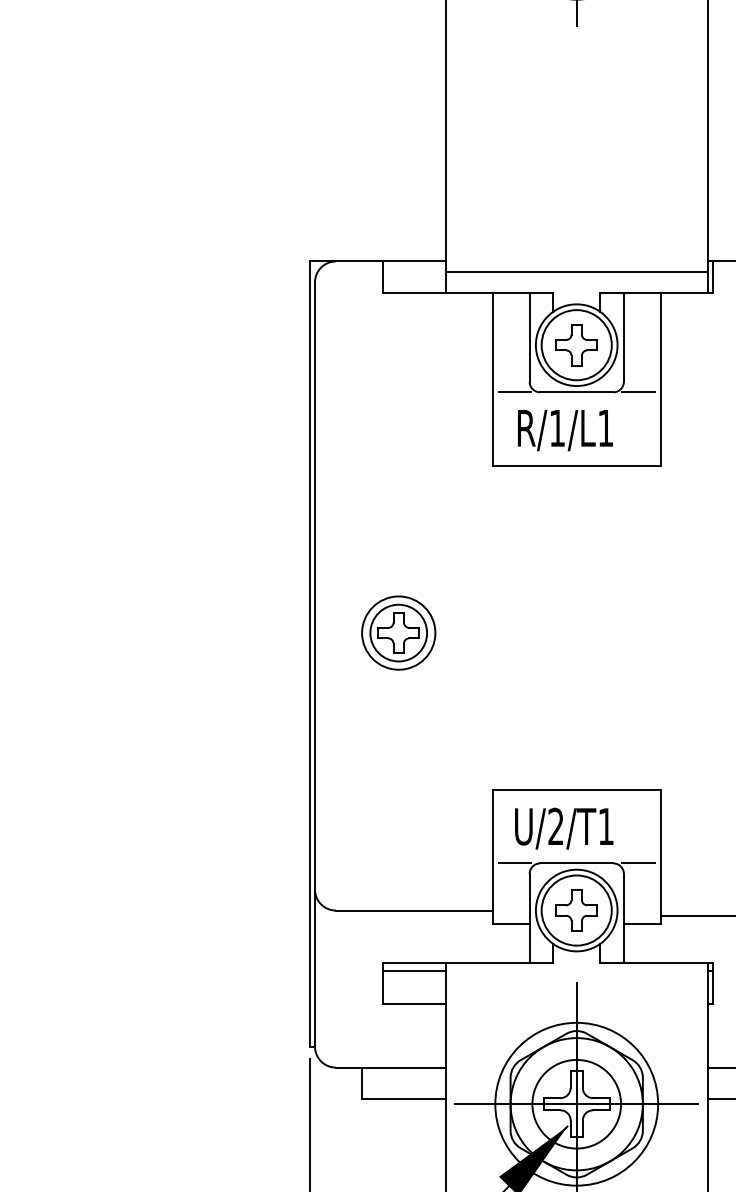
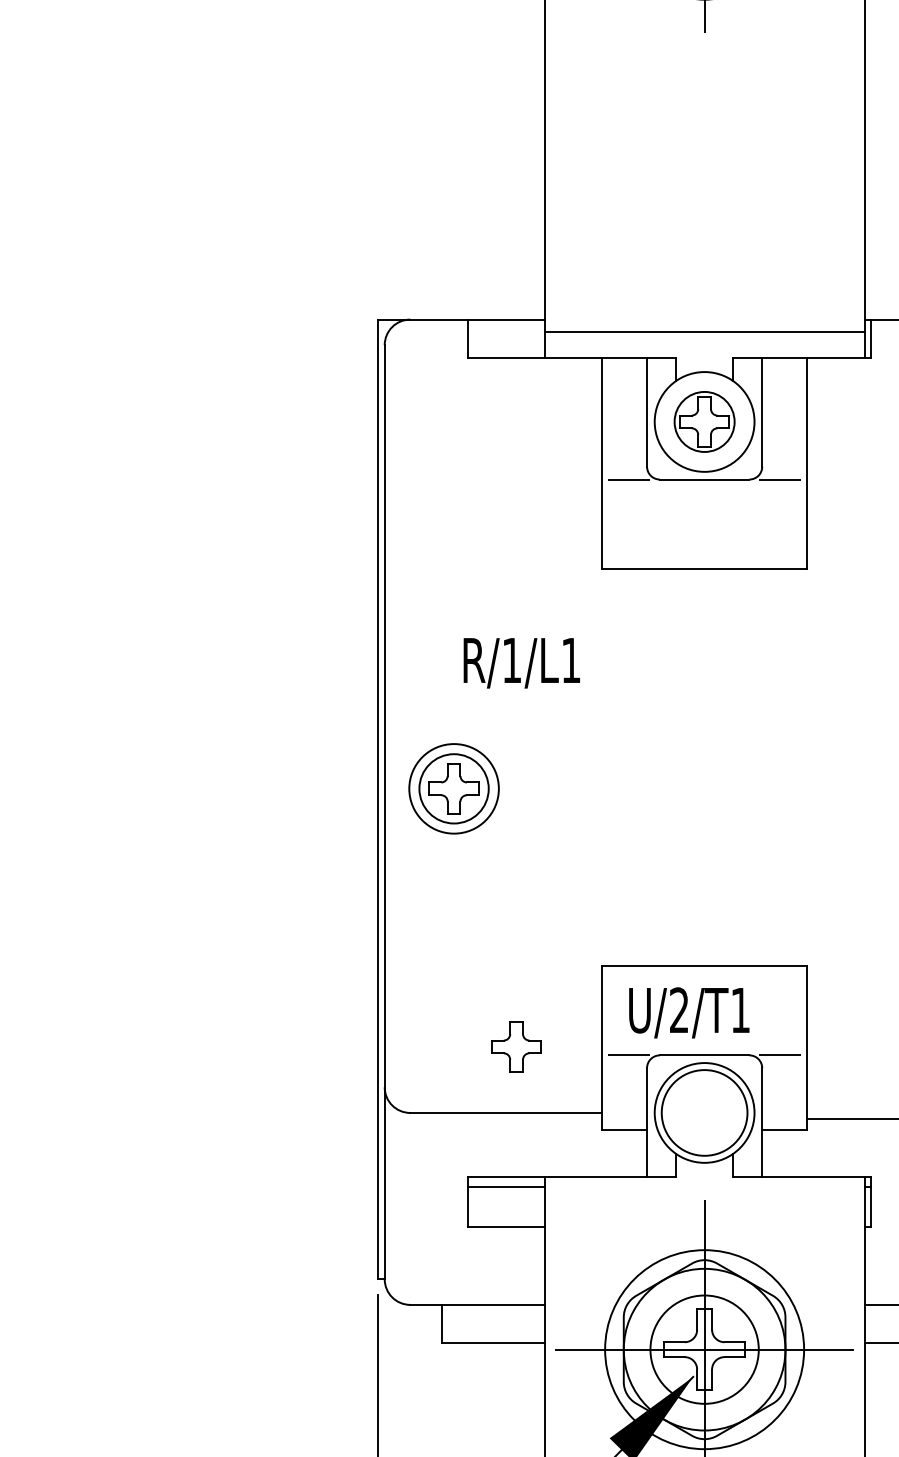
circle: (576, 344) -> (704, 421), size x0.7
text: (565, 430) -> (521, 663), moved
part: (398, 632) -> (453, 788), moved
part: (576, 910) -> (516, 1046), moved

